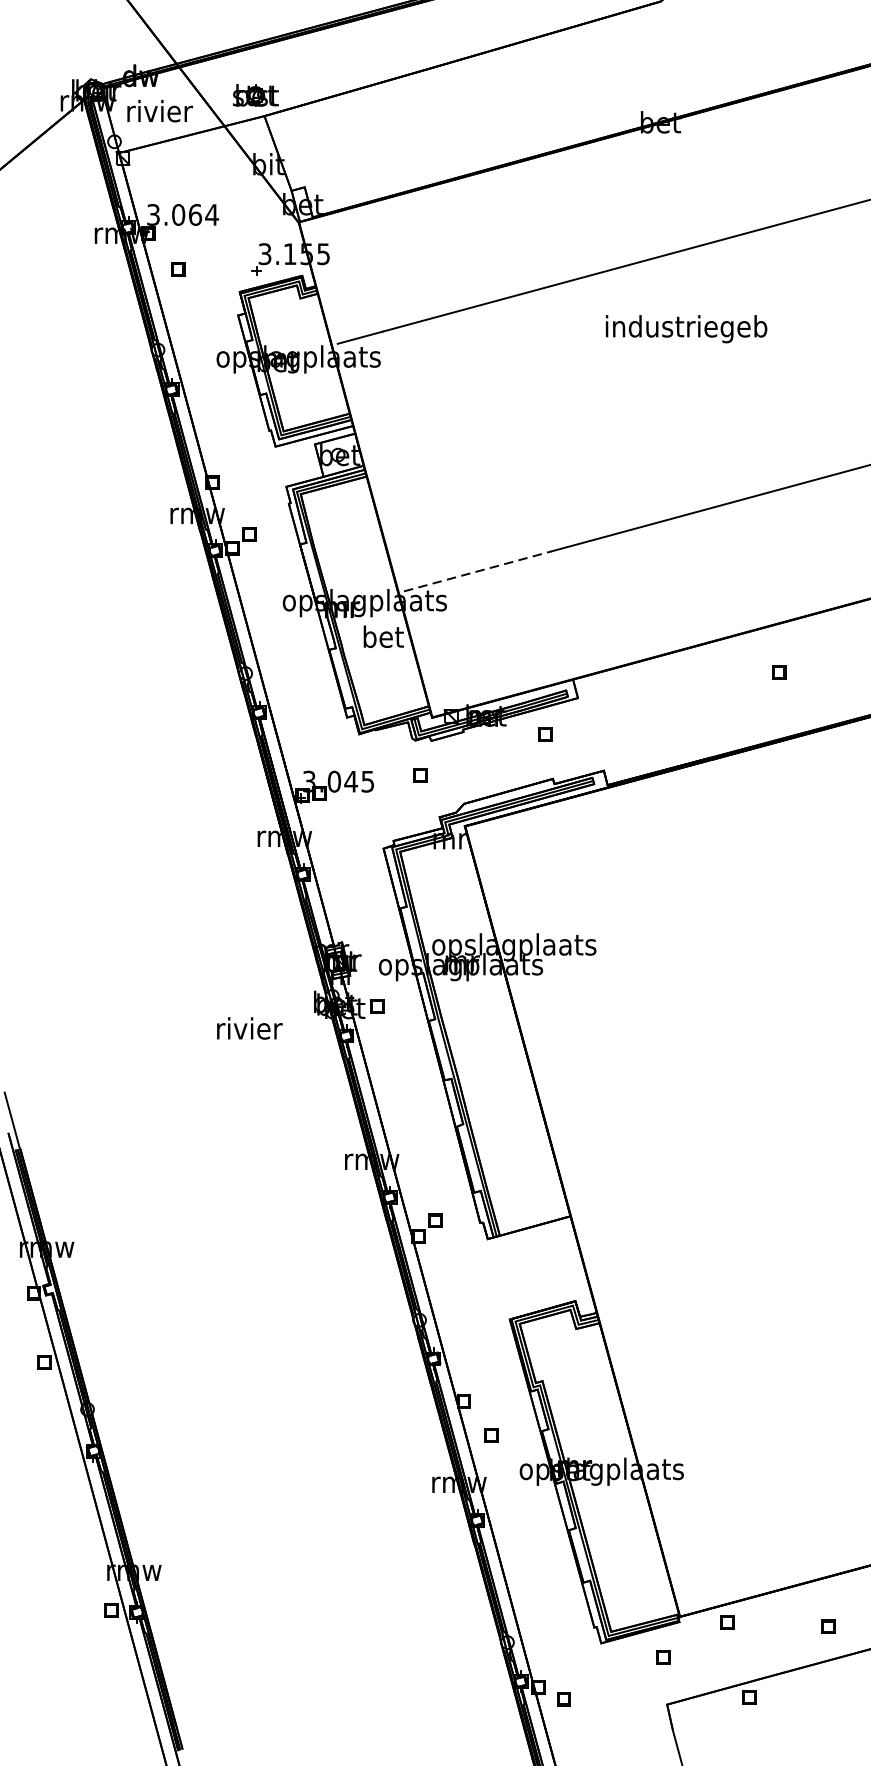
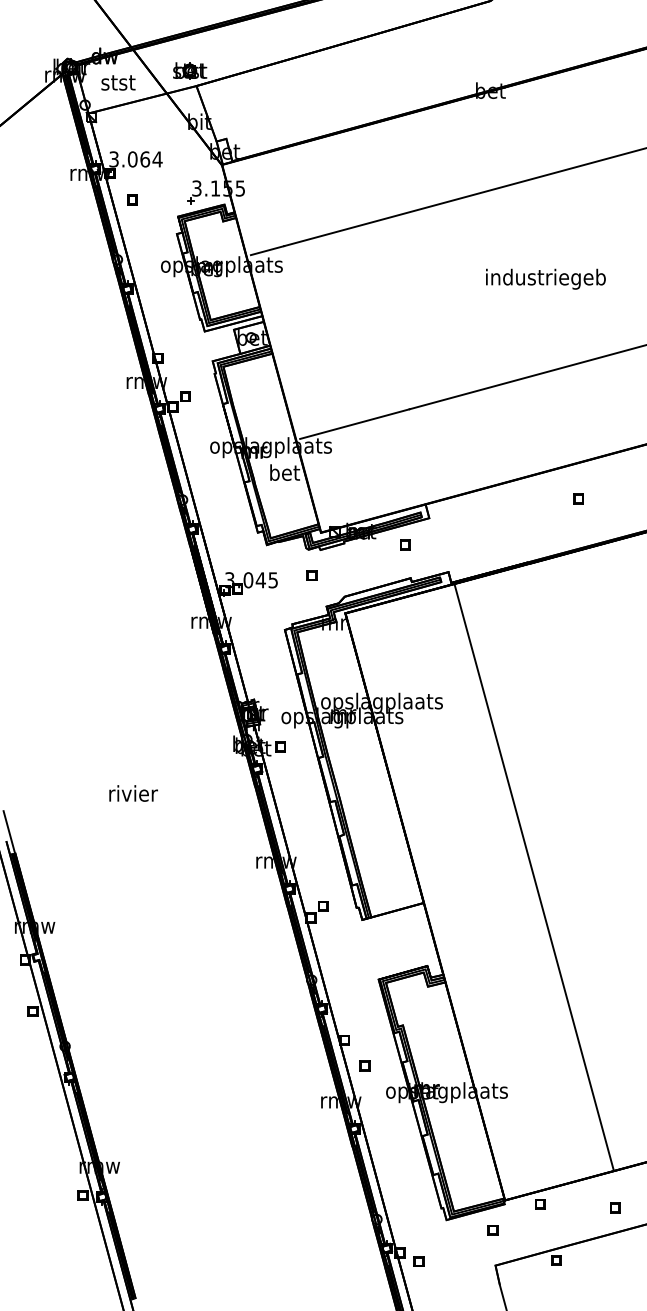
text: (159, 111) -> (118, 82), rivier -> stst
text: (685, 328) -> (545, 278), moved
line: (477, 571) -> (354, 424), dashed -> solid
text: (249, 1028) -> (133, 793), moved
line: (718, 1180) -> (533, 876), added

